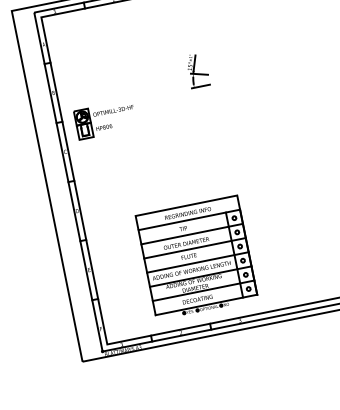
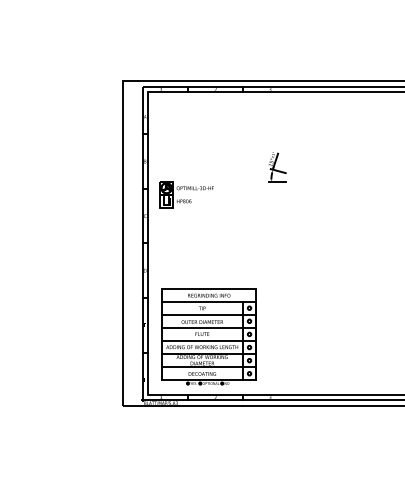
part: (196, 257) -> (208, 336), moved

